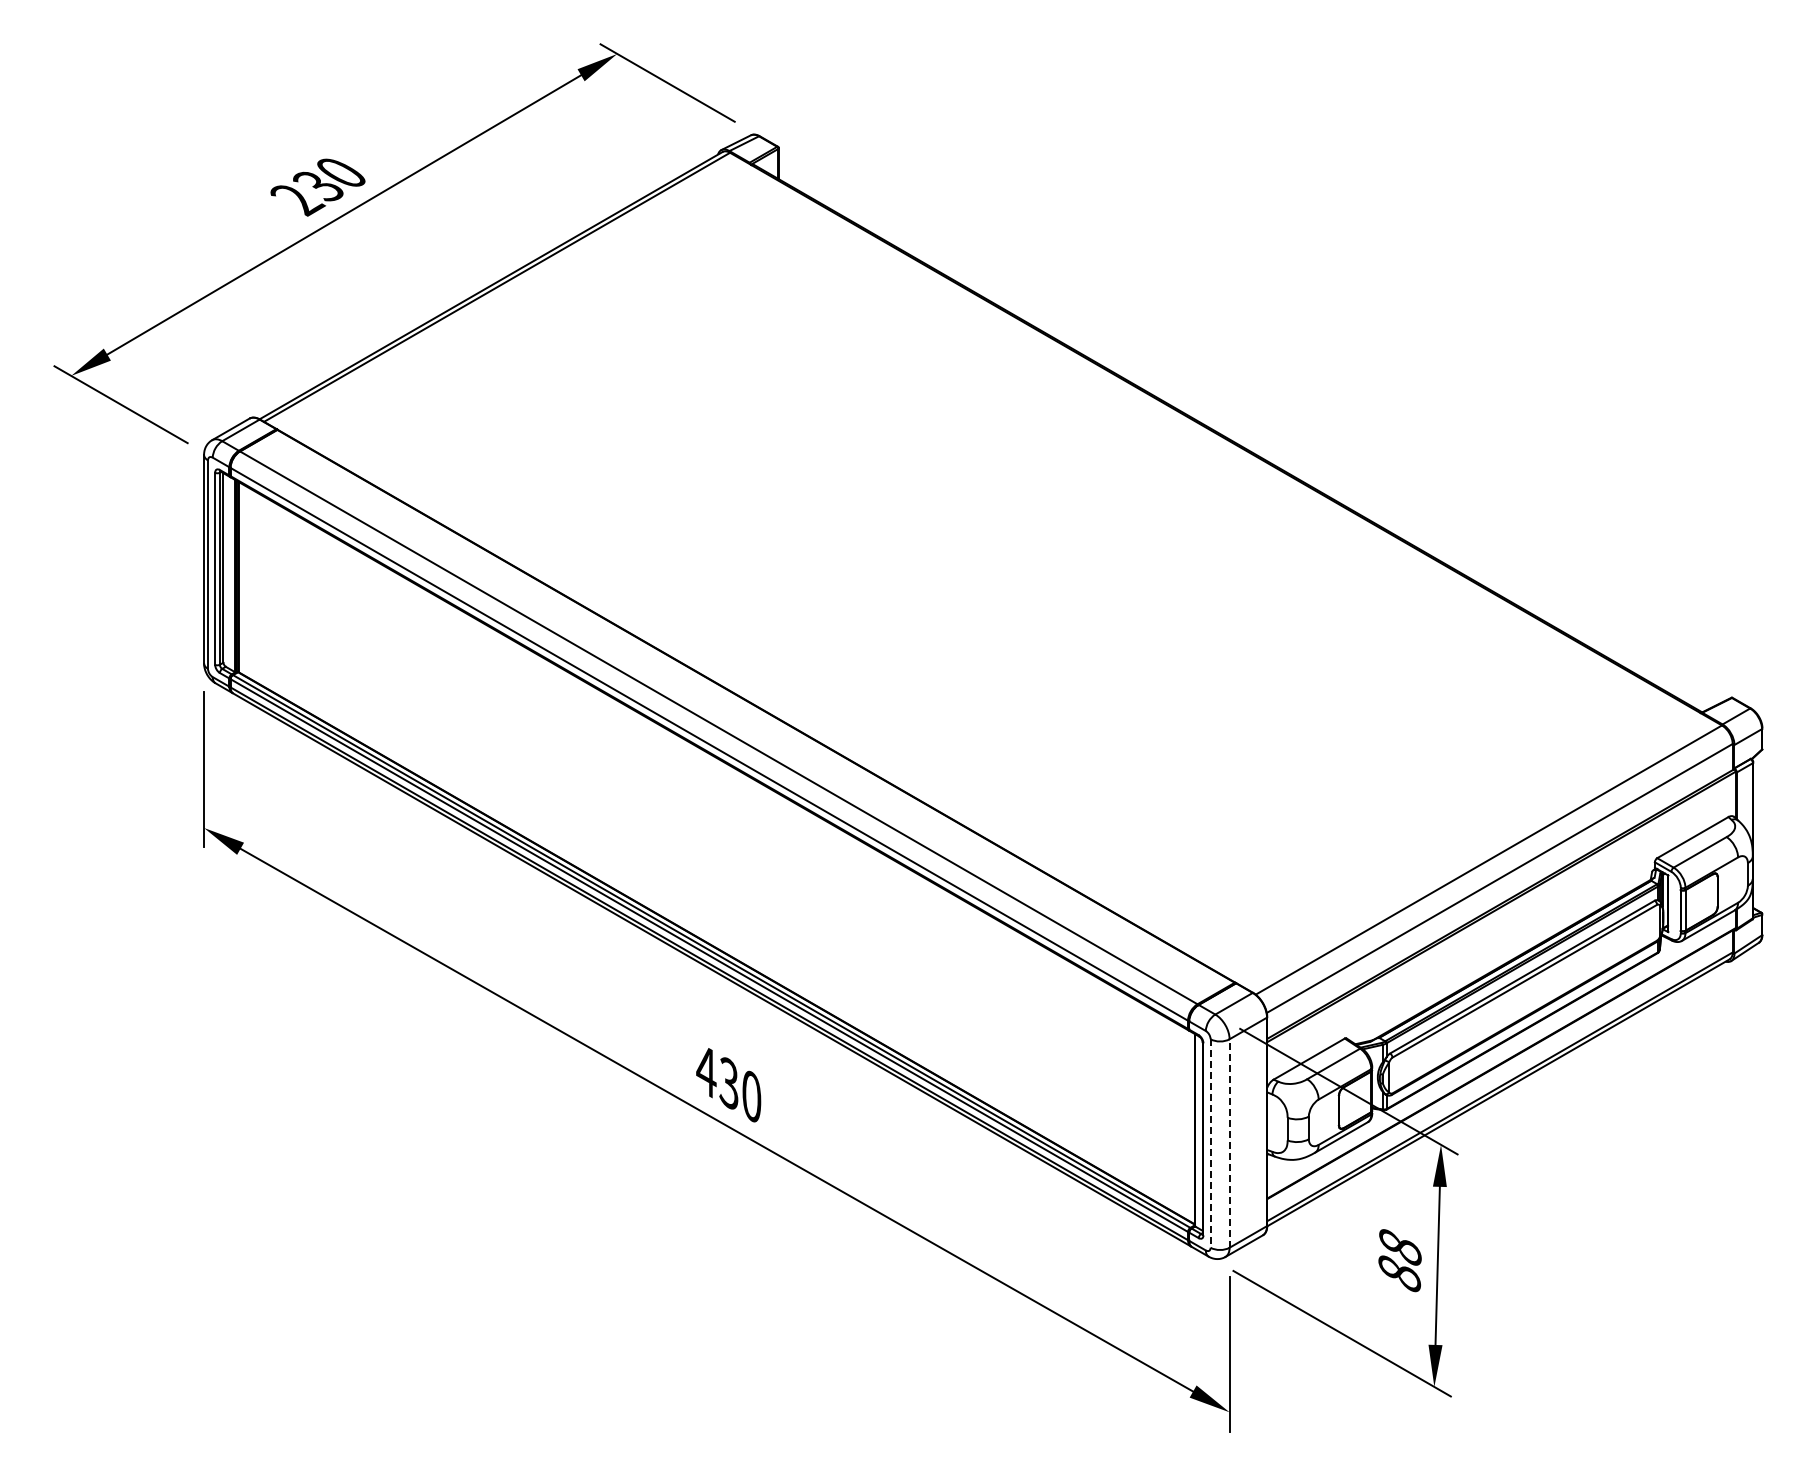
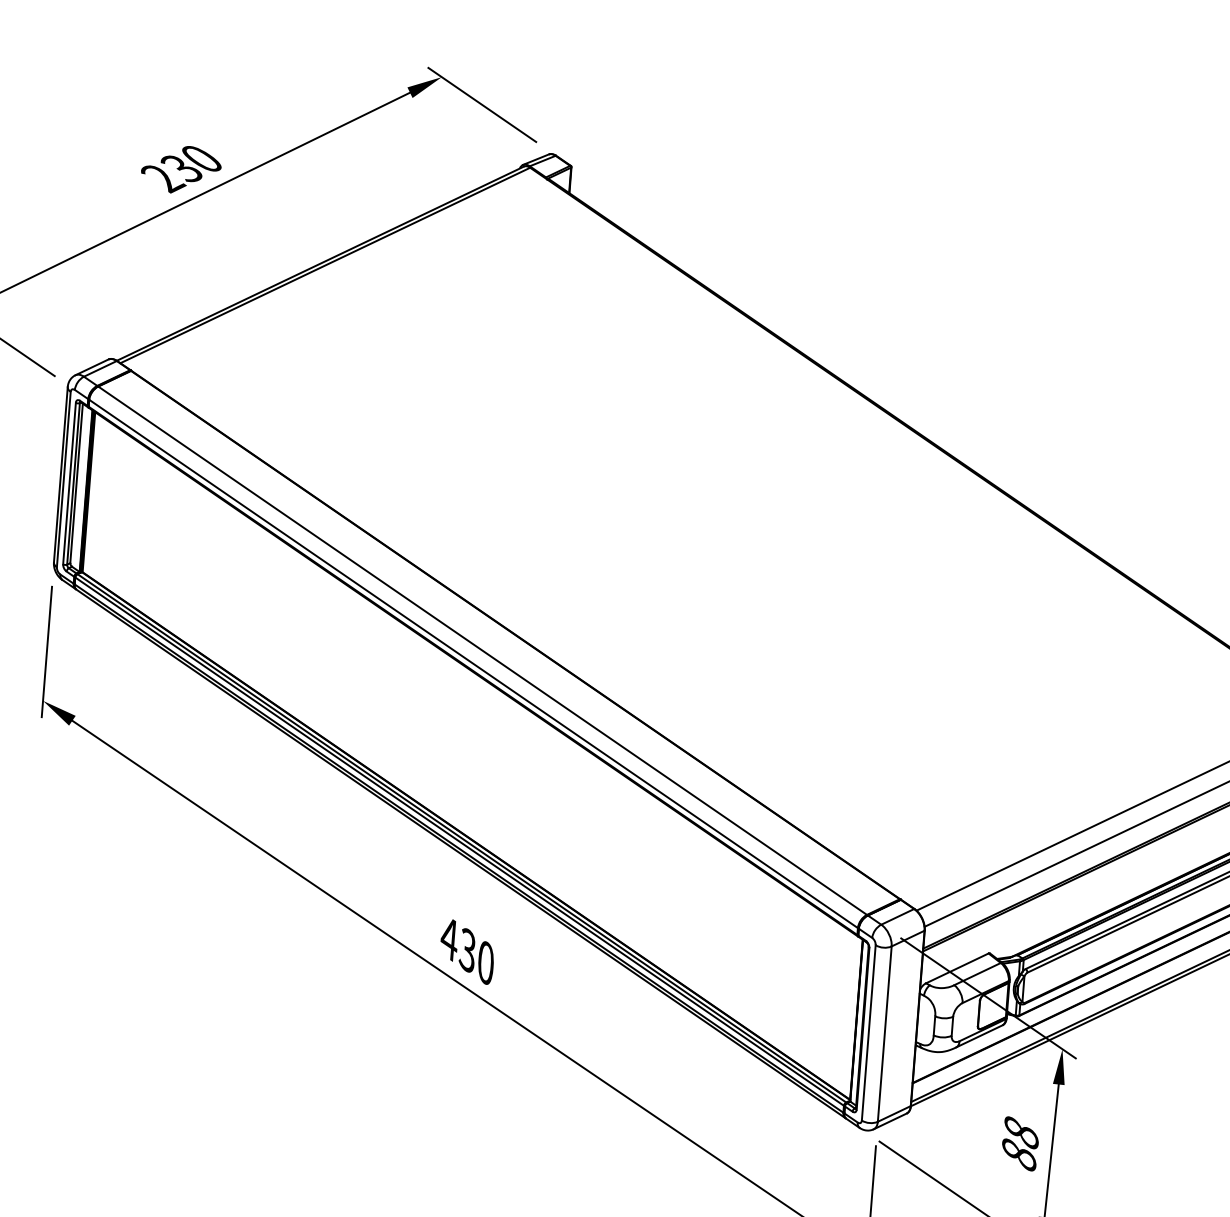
line: (1229, 1142) -> (884, 1033), dashed -> solid
line: (1210, 1143) -> (868, 1032), dashed -> solid

